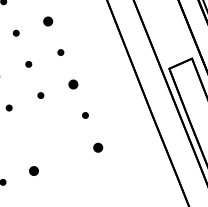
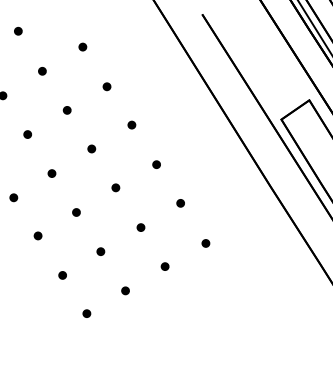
part: (47, 21) -> (106, 86), size x0.62
part: (73, 84) -> (156, 164), size x0.62
part: (53, 127) -> (140, 227), added
part: (21, 139) -> (100, 251), added
part: (97, 147) -> (205, 243), size x0.62
part: (65, 158) -> (164, 266), added
part: (33, 170) -> (125, 290), size x0.62

